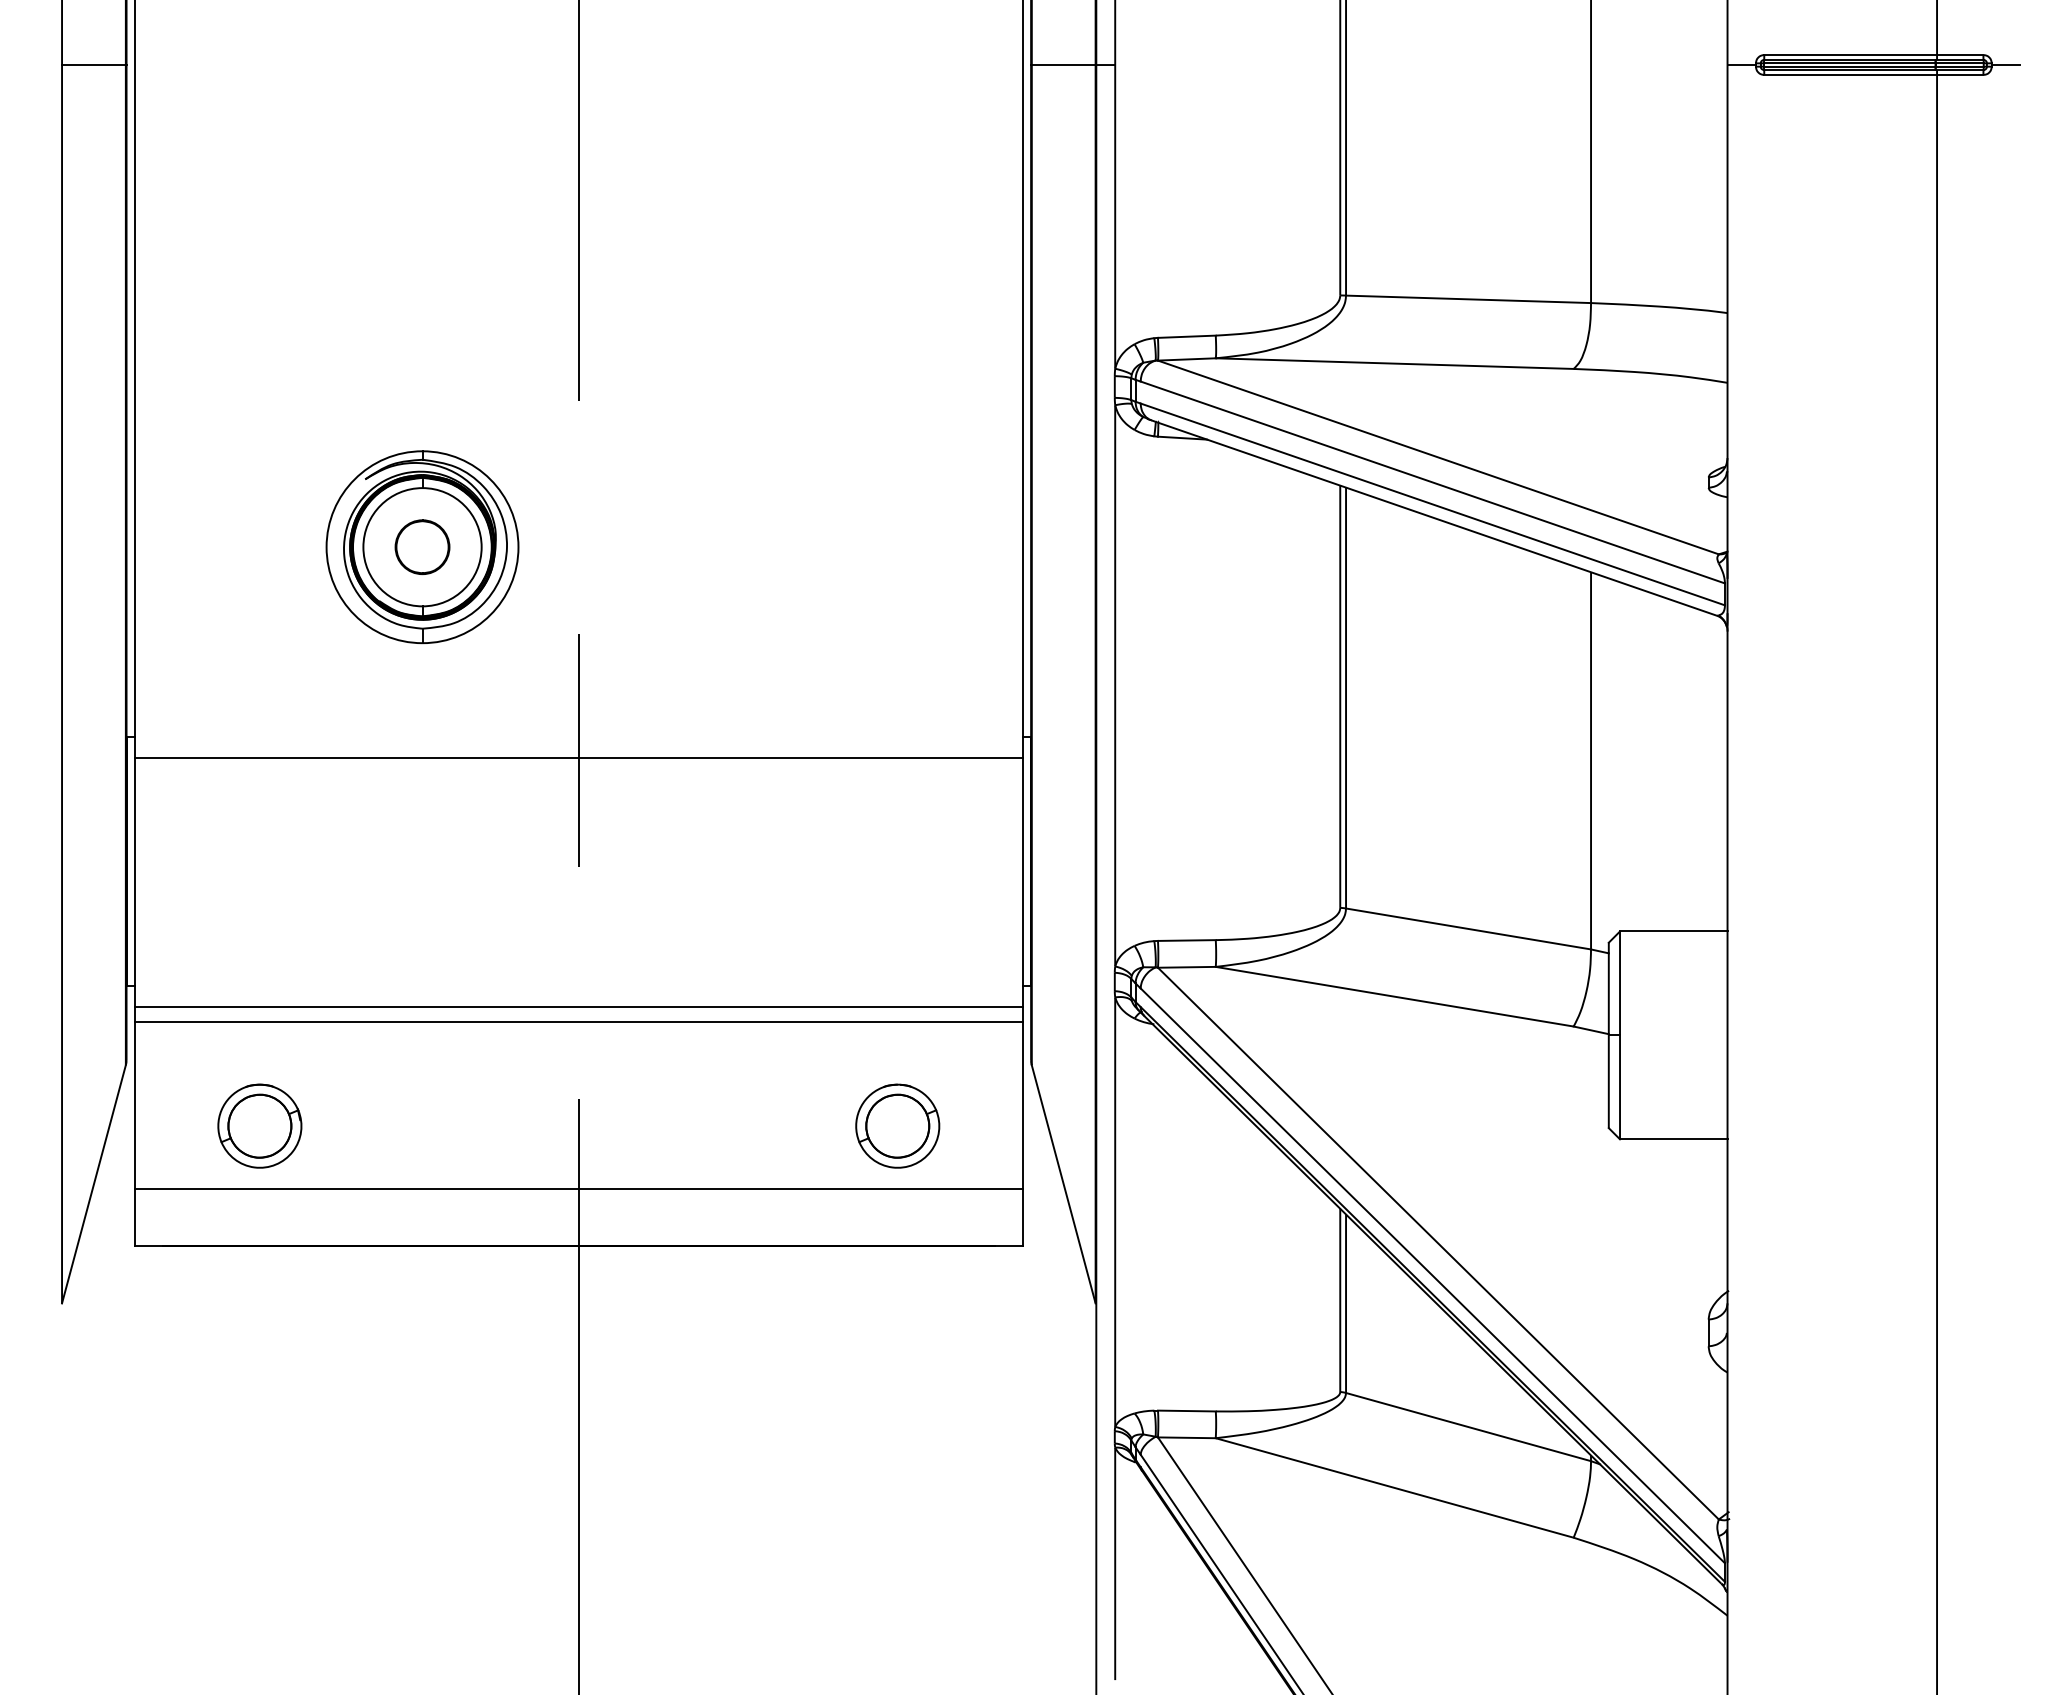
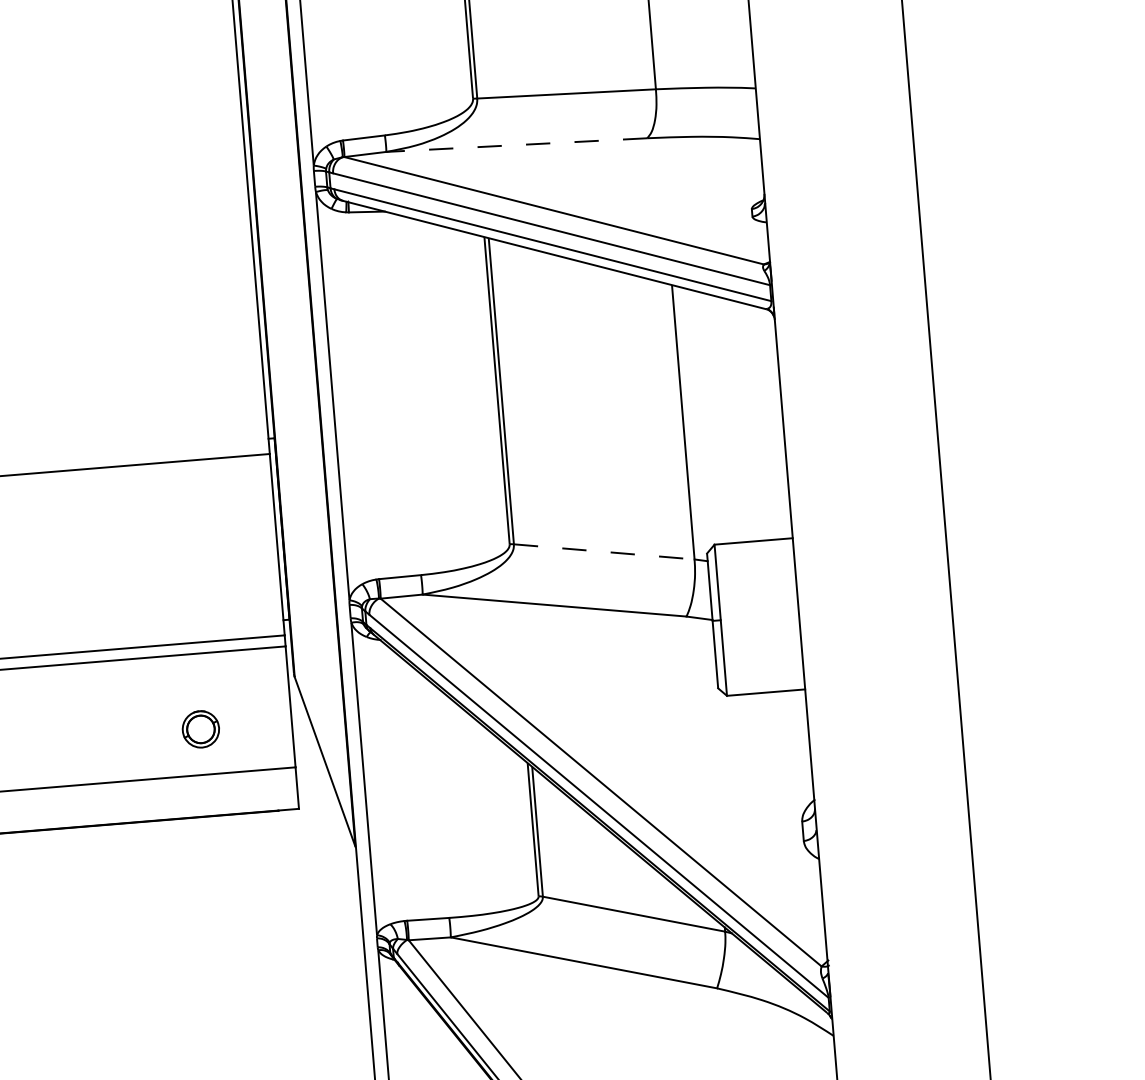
line: (1394, 363) -> (516, 145), solid -> dashed
line: (1469, 929) -> (604, 552), solid -> dashed
part: (897, 1125) -> (200, 728), size x0.6

